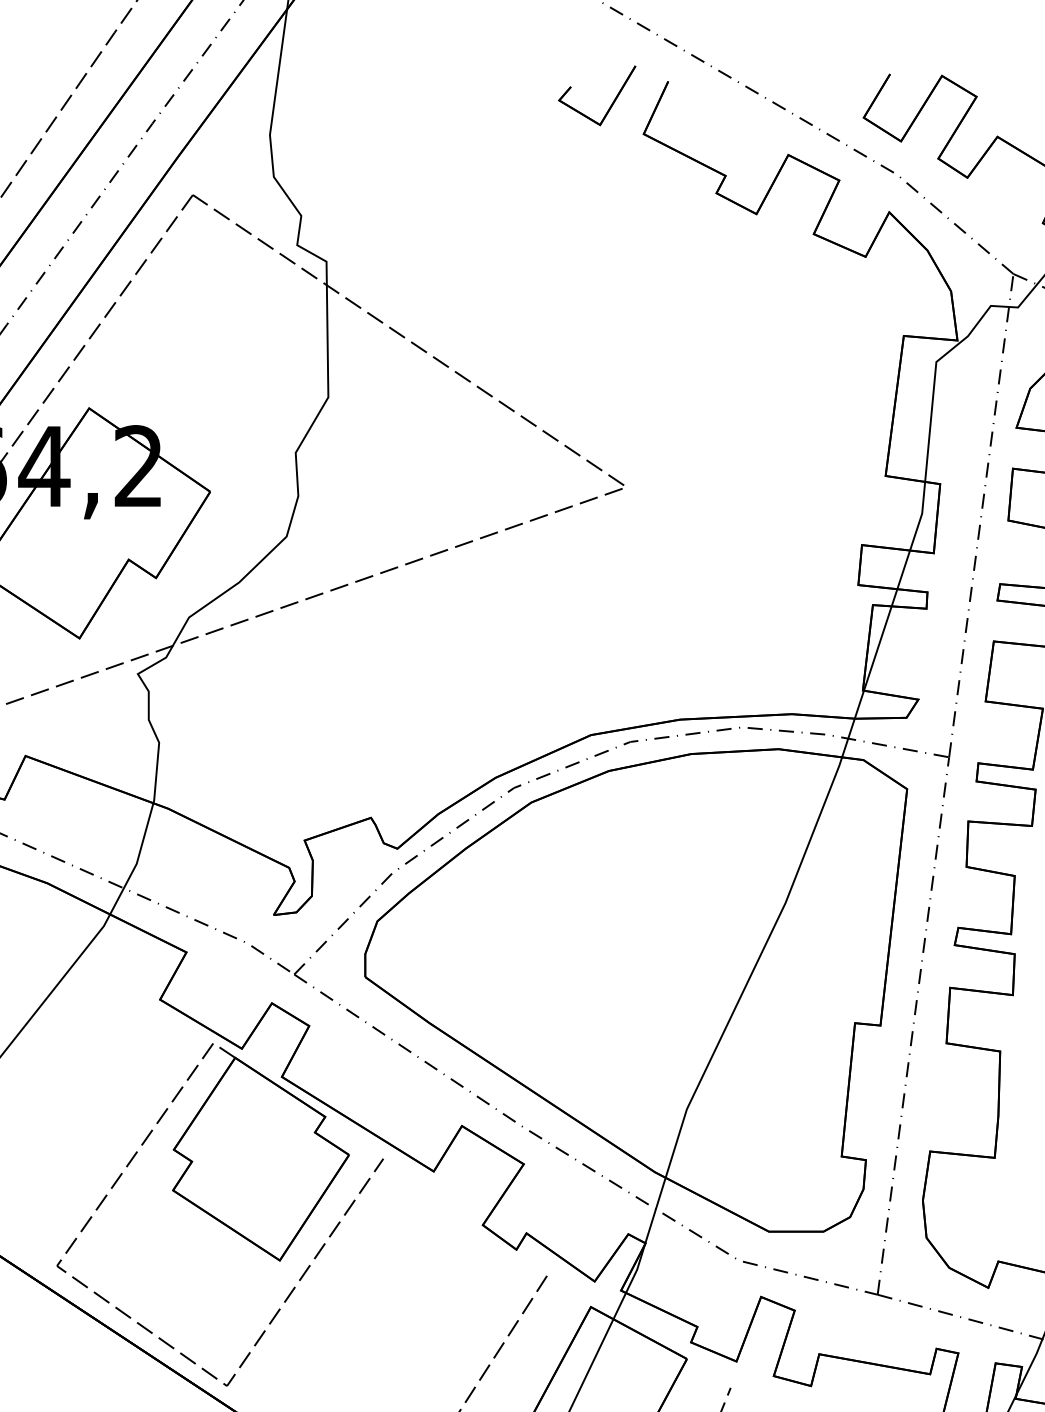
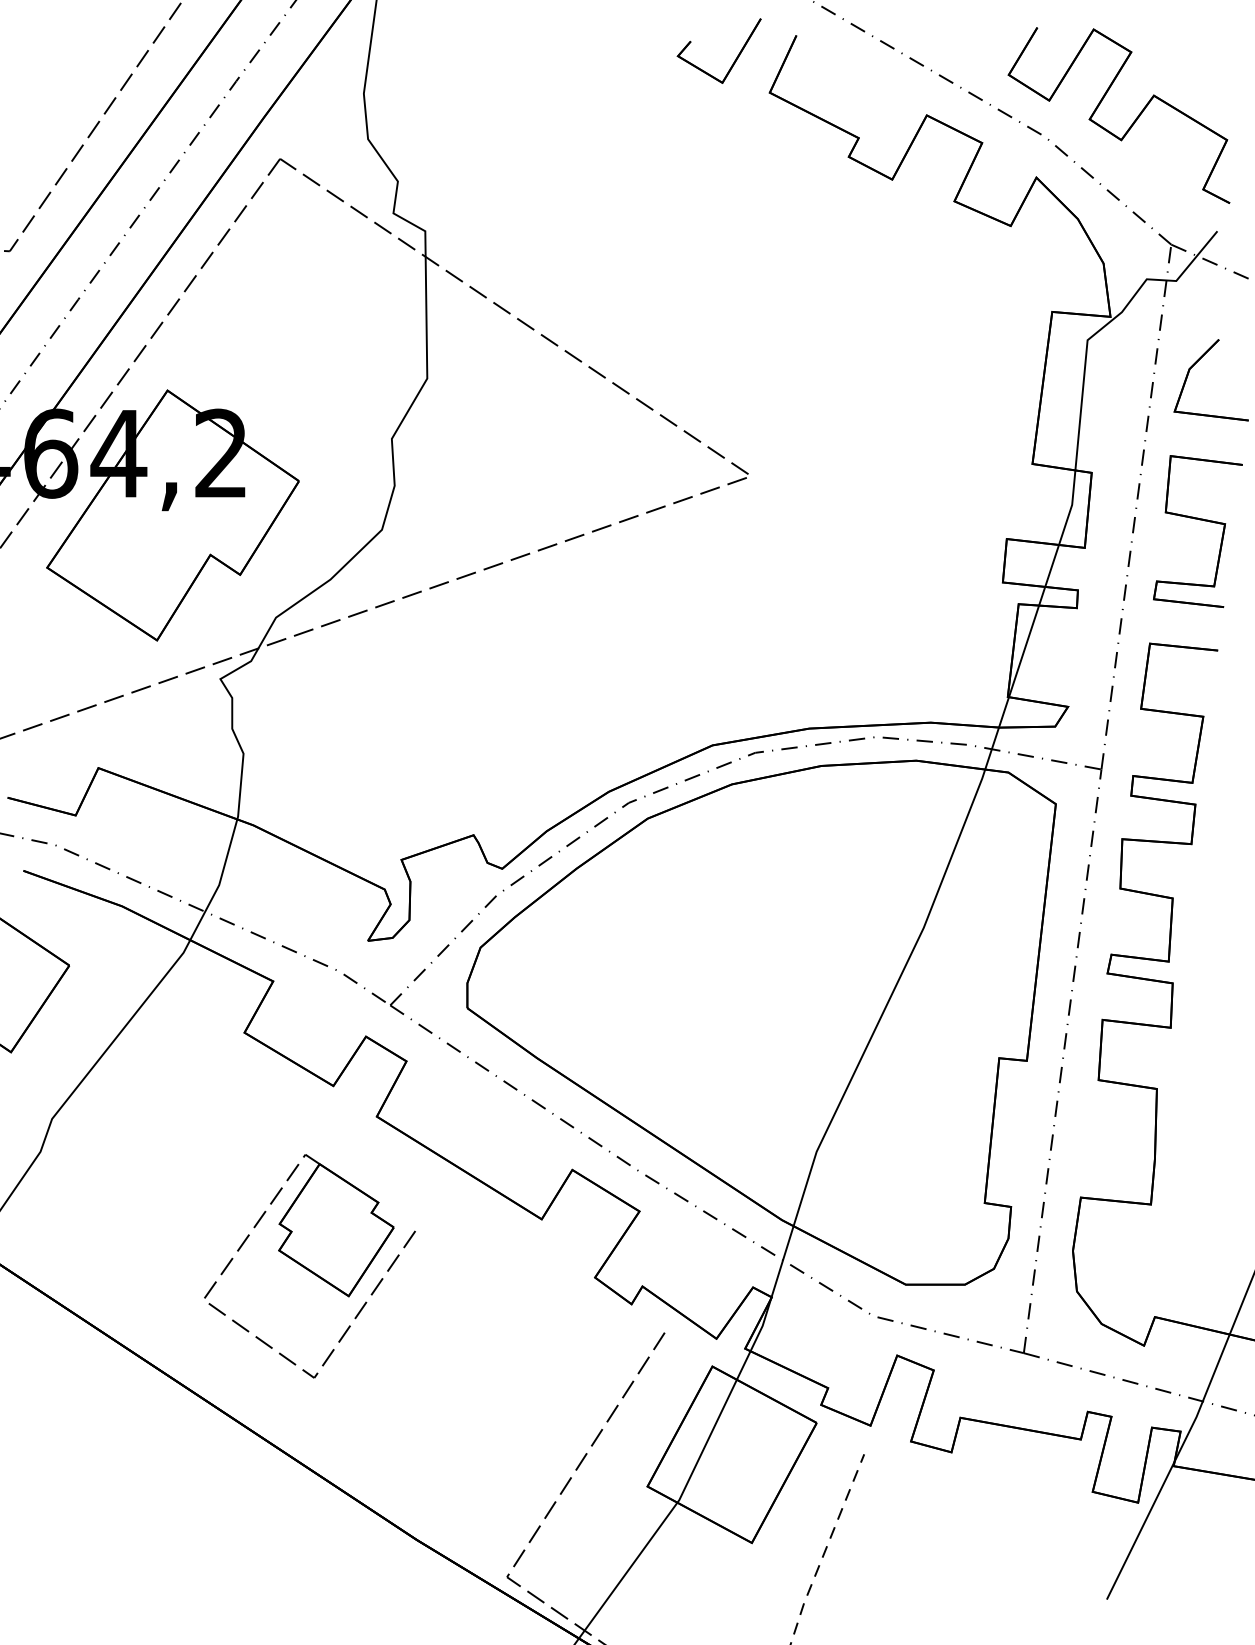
part: (219, 1214) -> (309, 1266), size x0.6

